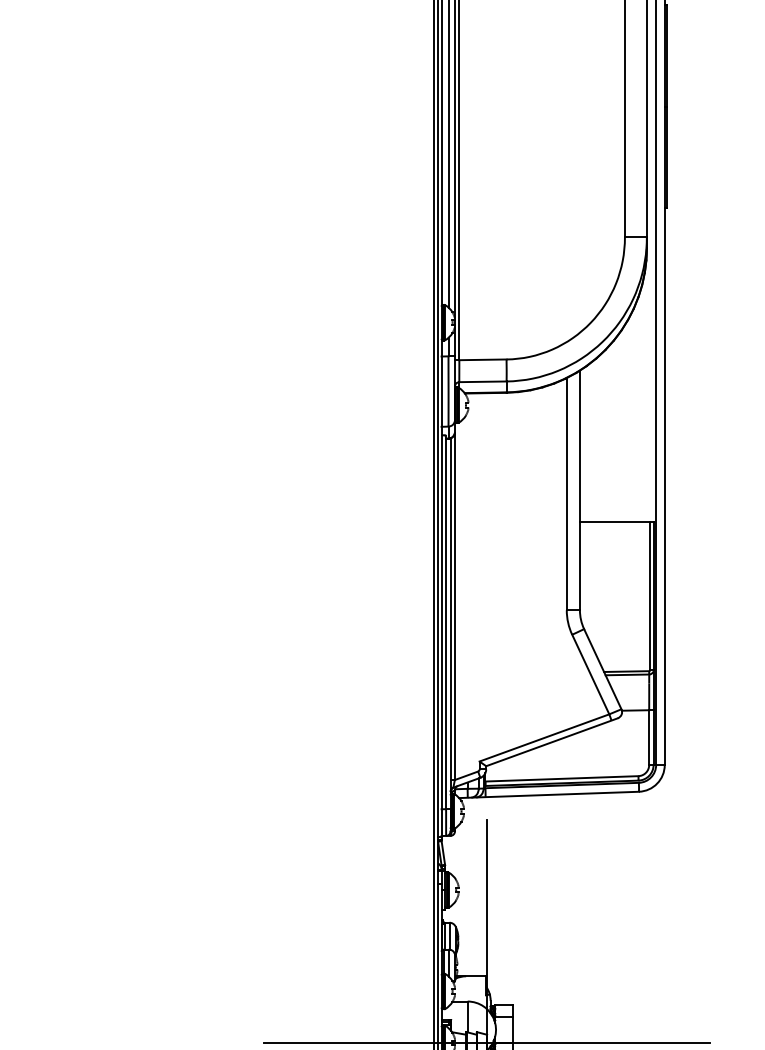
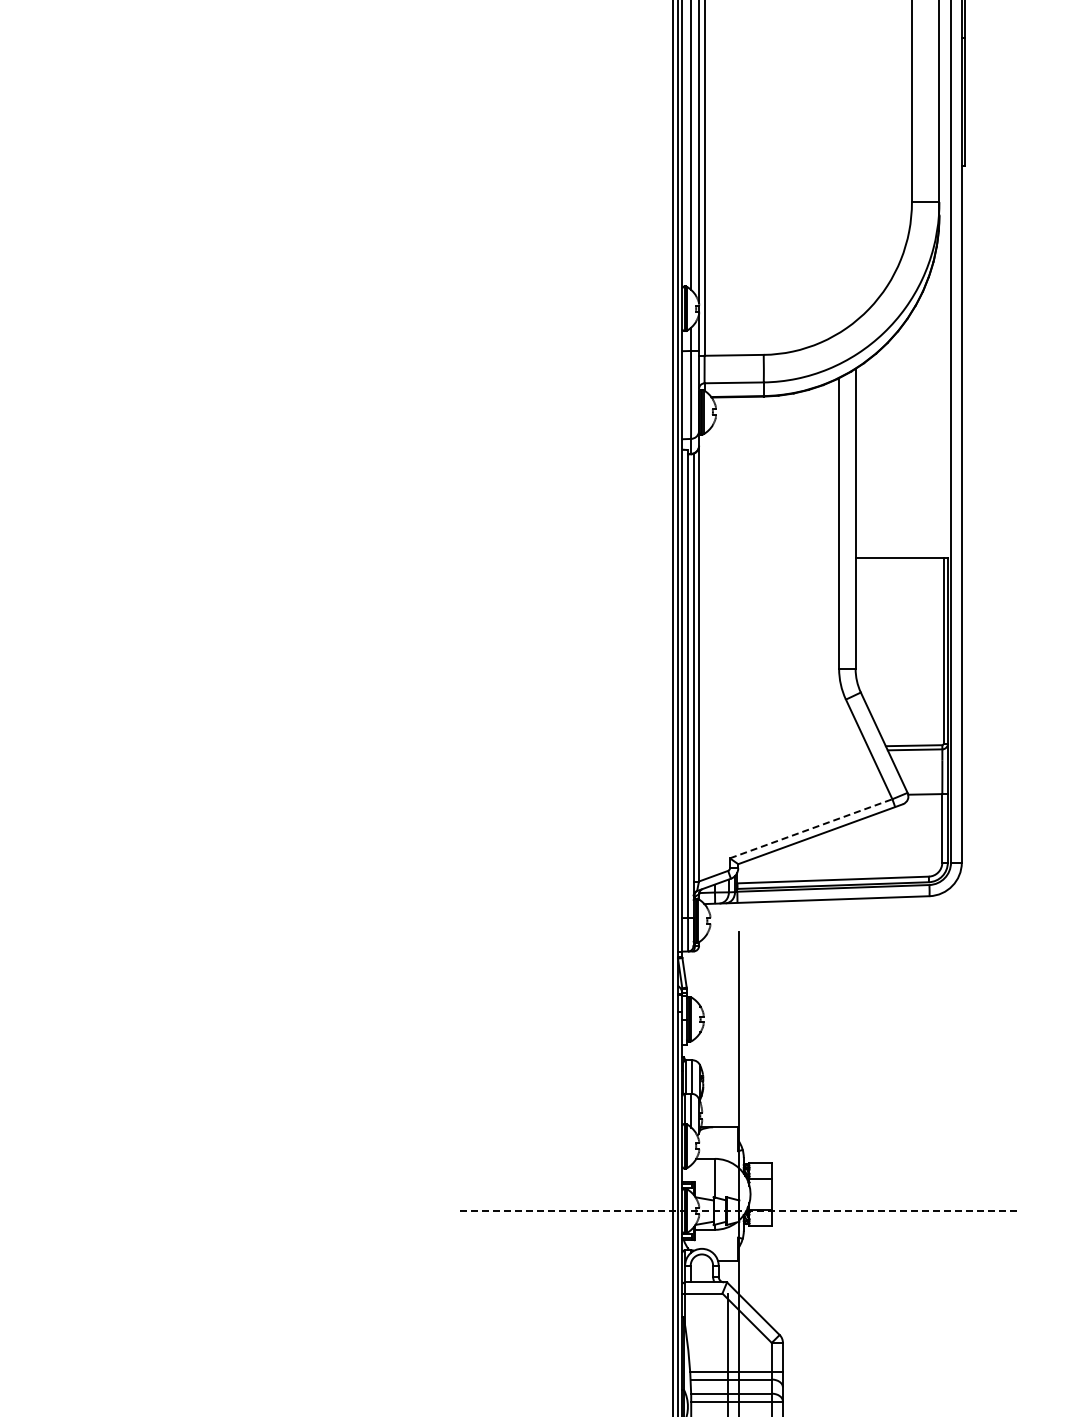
line: (544, 737) -> (811, 828), solid -> dashed
line: (487, 1043) -> (739, 1211), solid -> dashed

